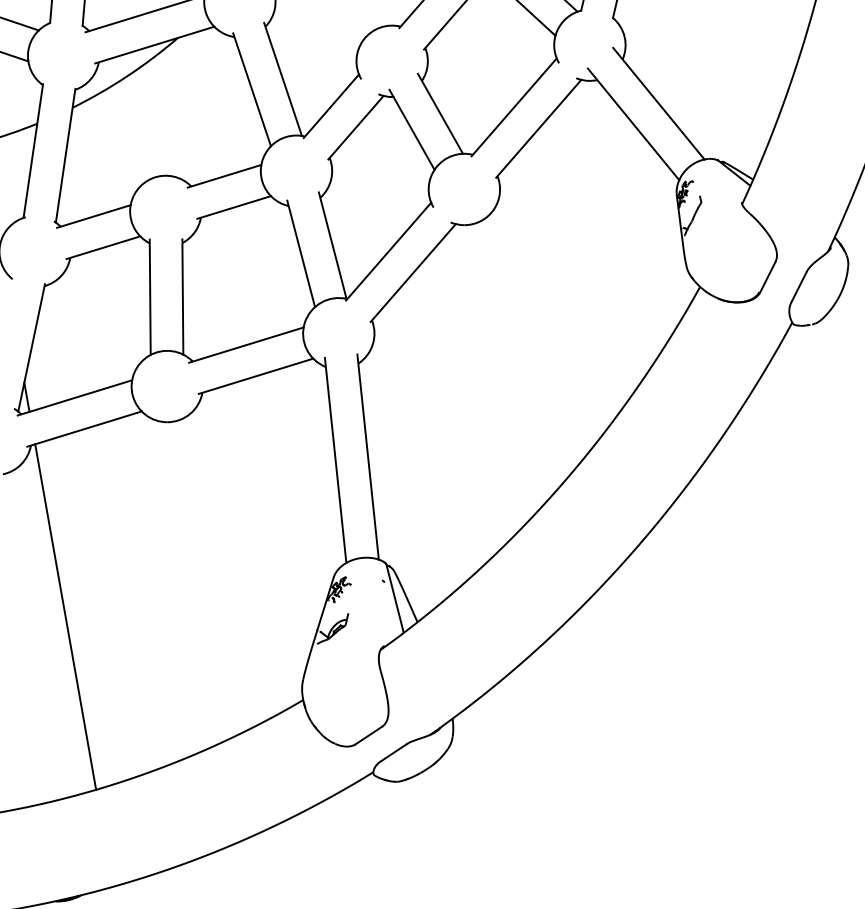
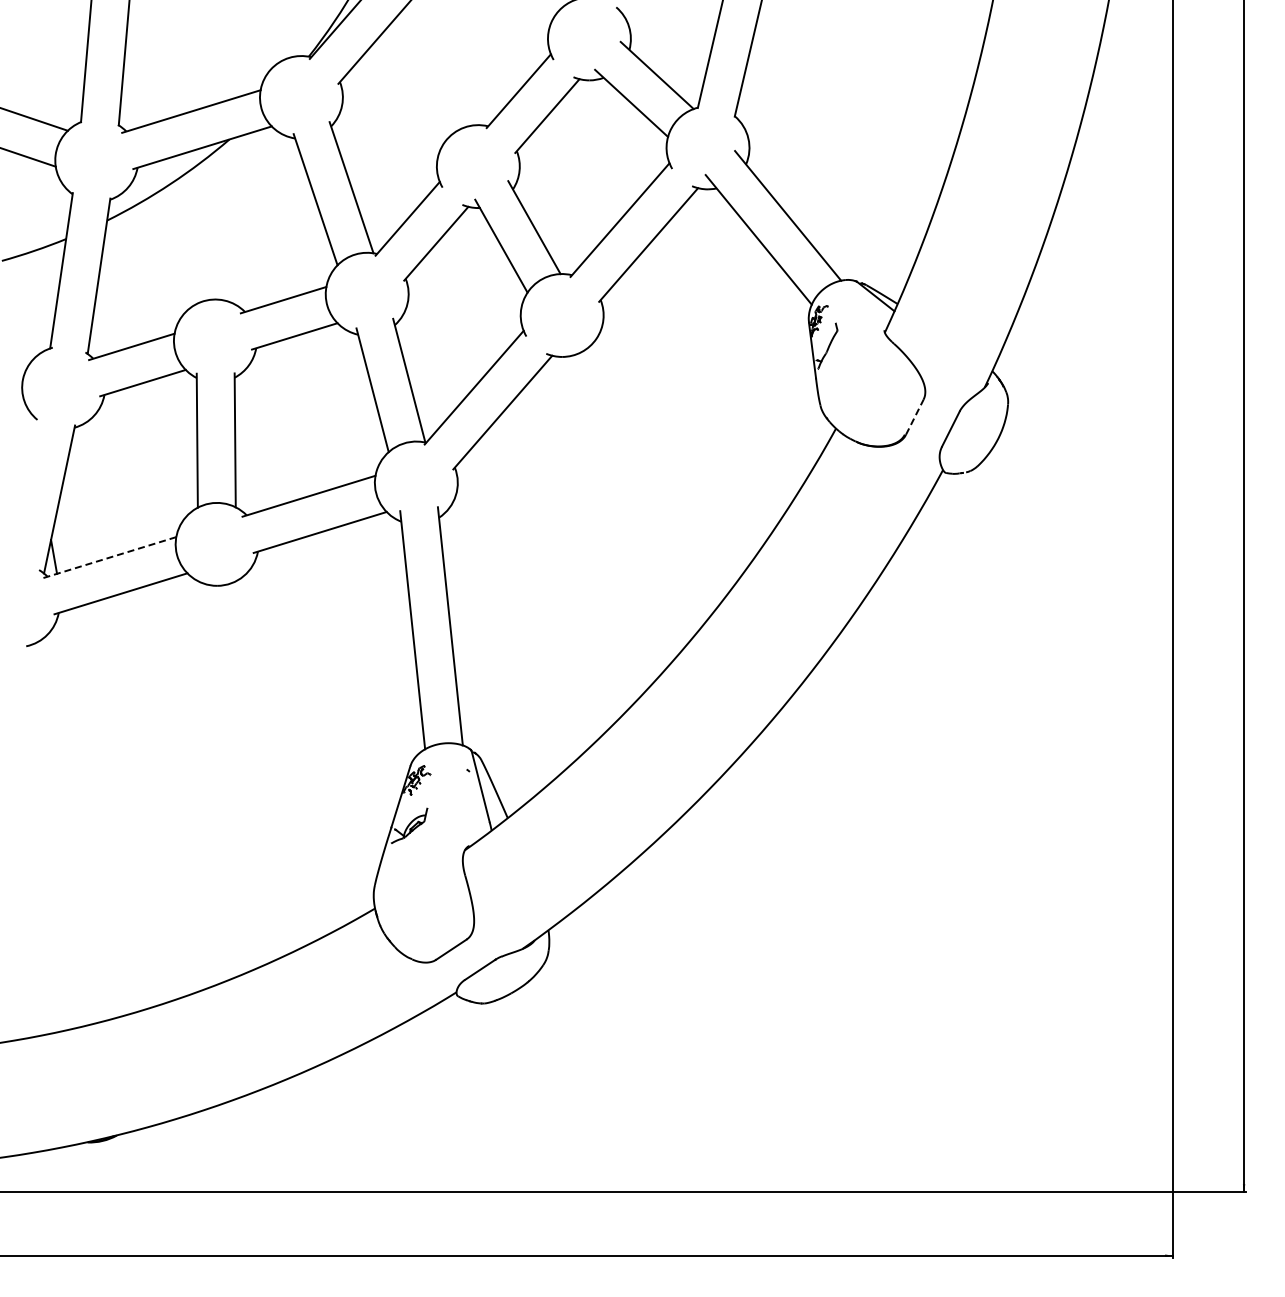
line: (767, 277) -> (914, 417), solid -> dashed
line: (74, 397) -> (109, 557), solid -> dashed
line: (65, 617) -> (98, 812), removed

